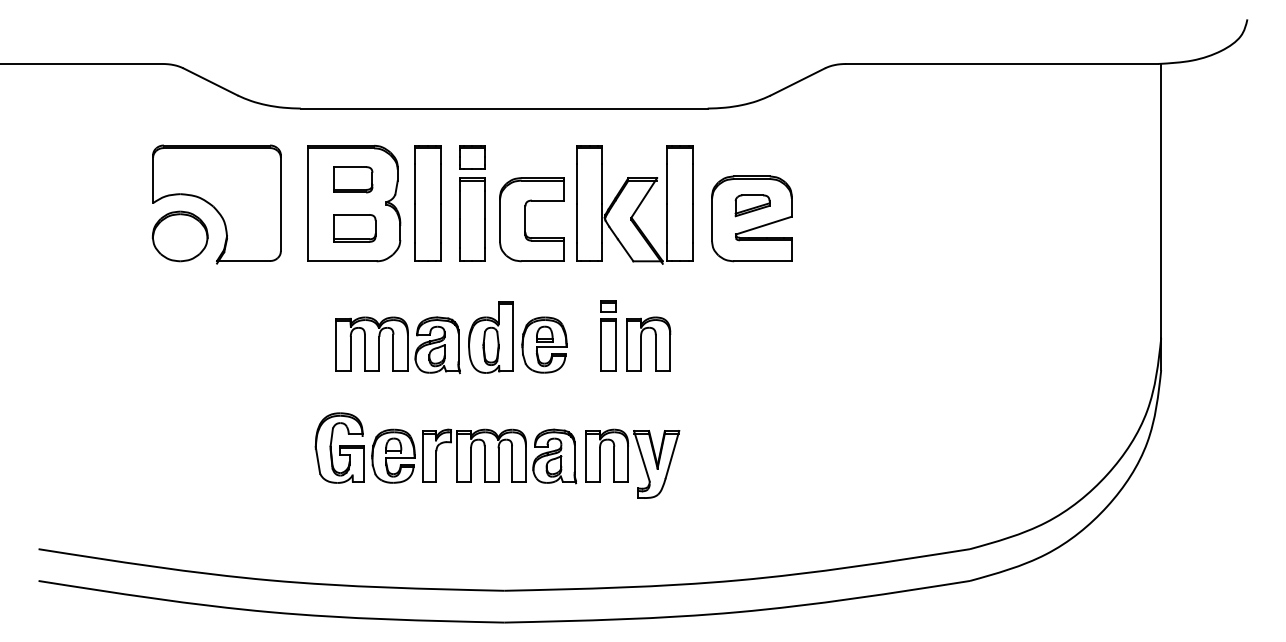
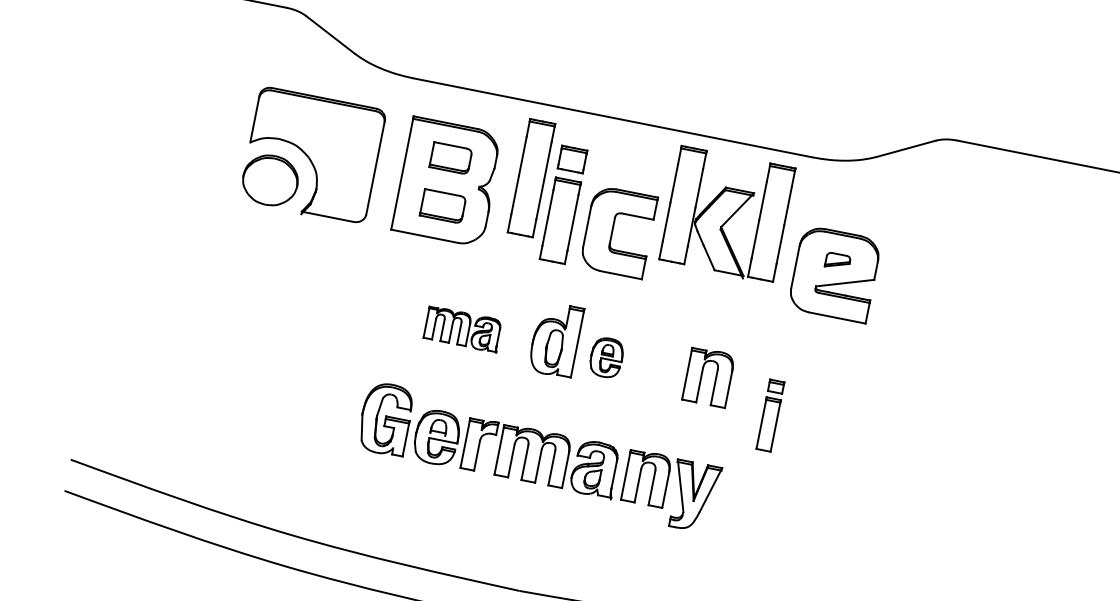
part: (427, 203) -> (531, 178), moved
part: (634, 204) -> (726, 214), moved
part: (752, 205) -> (837, 261), size x0.7
part: (608, 335) -> (770, 415), moved
part: (544, 344) -> (606, 357), size x0.7
part: (397, 345) -> (462, 329), size x0.6

